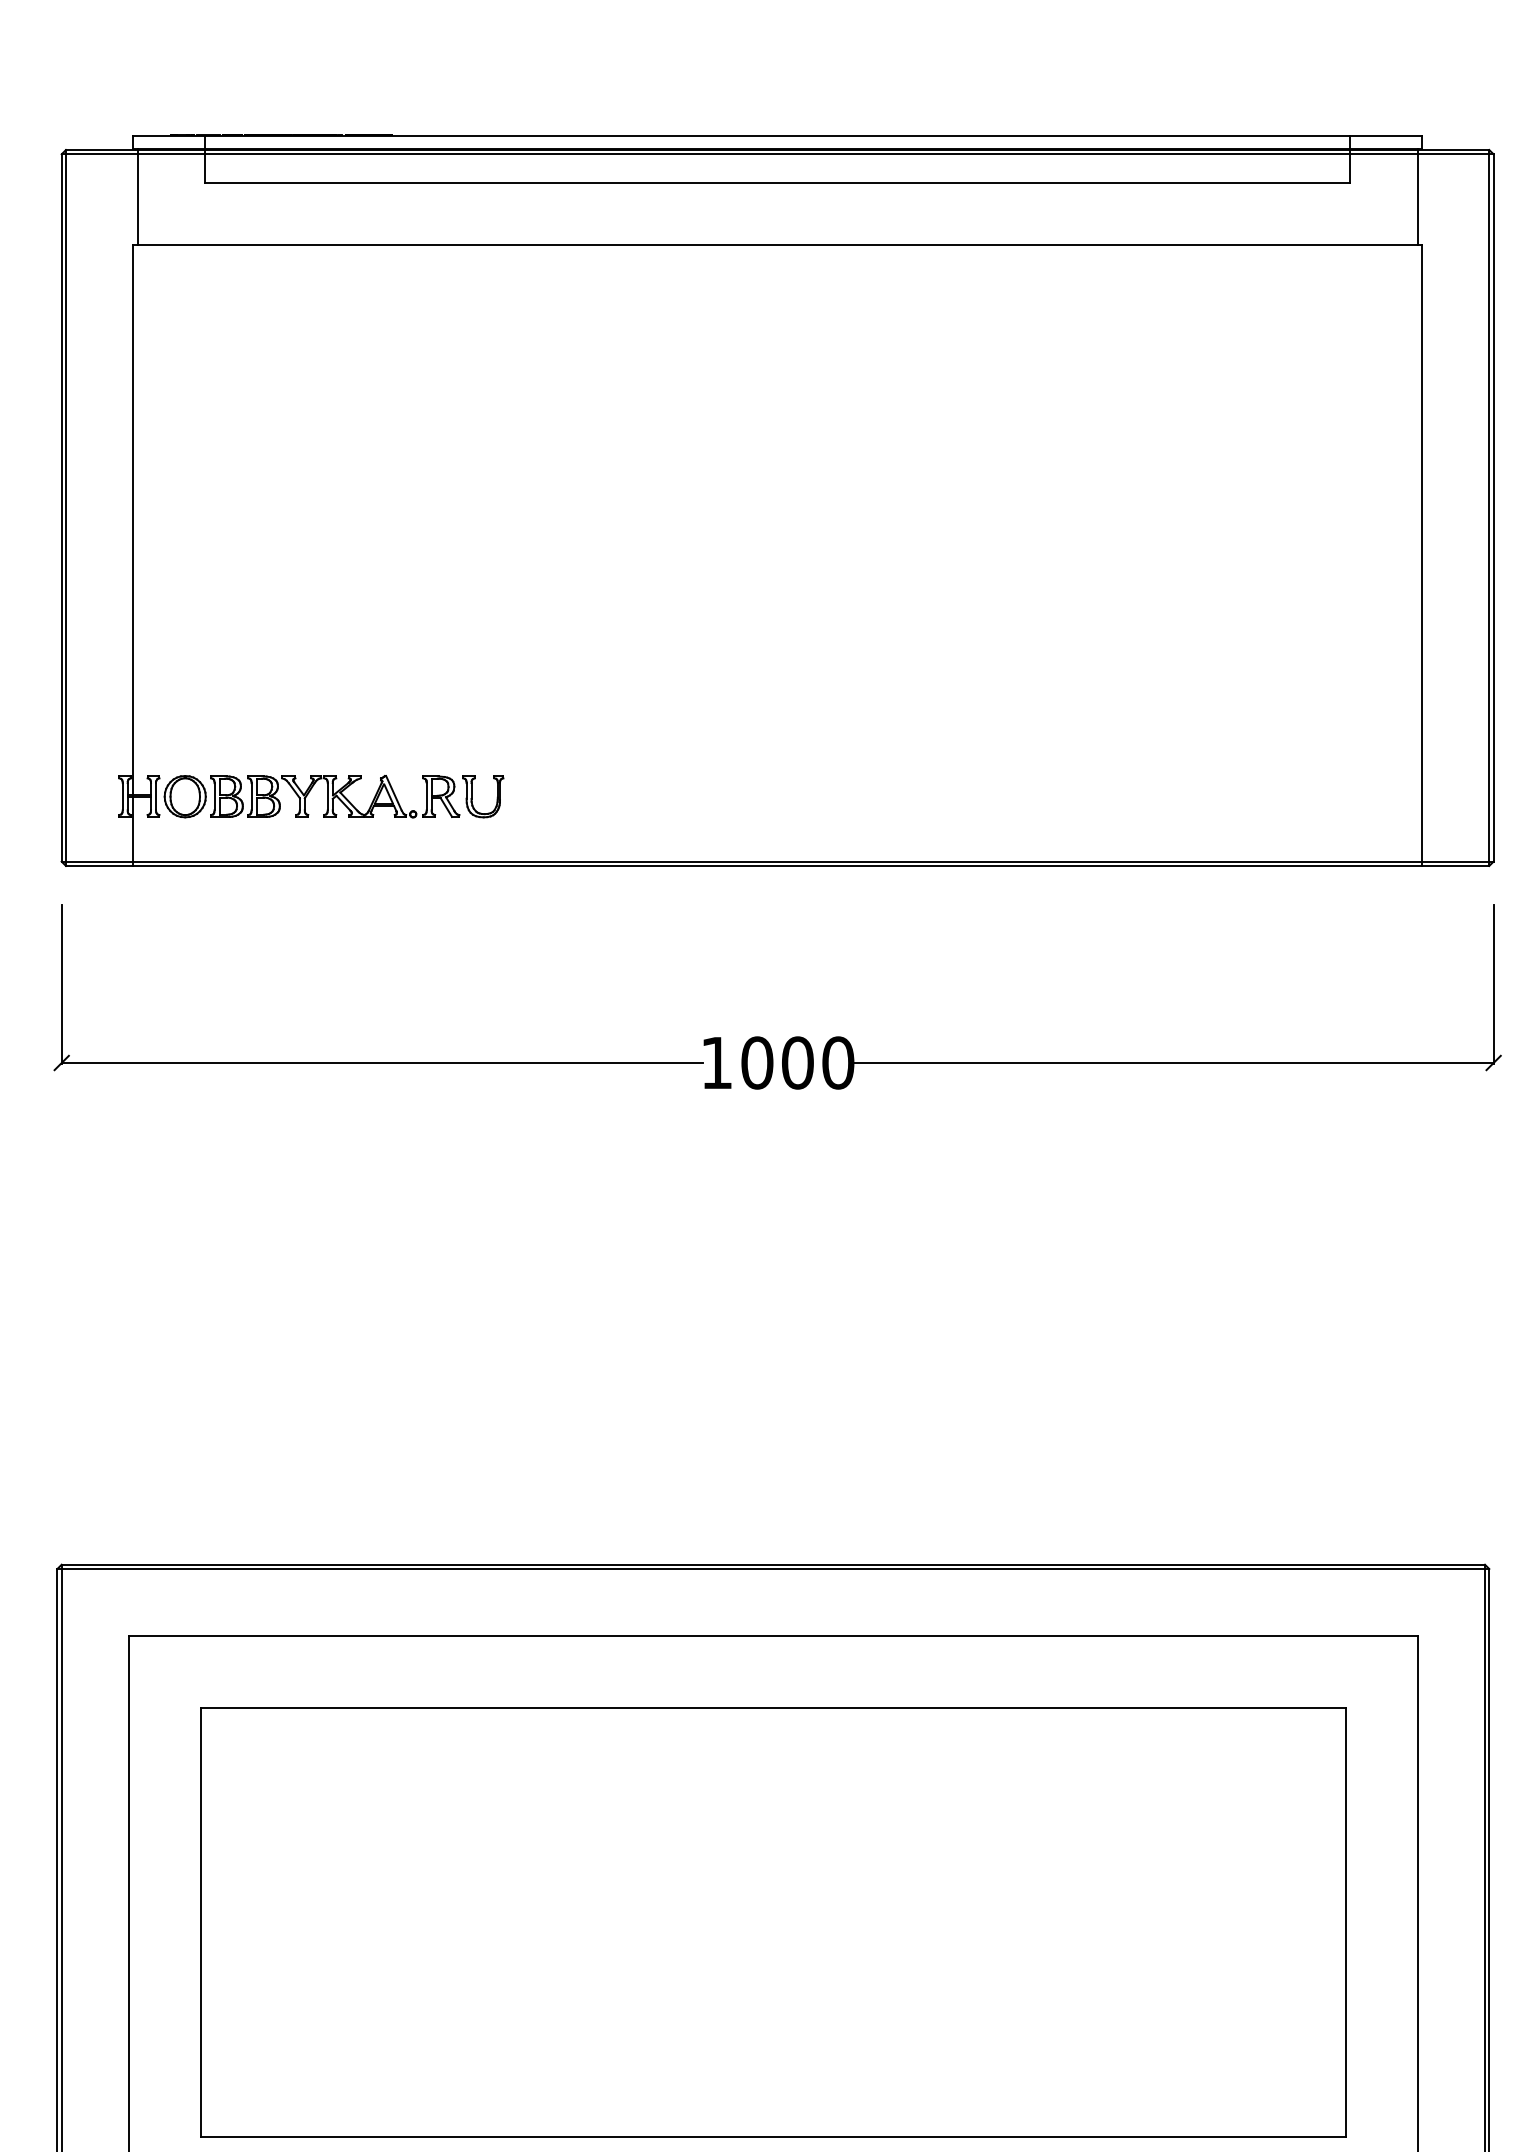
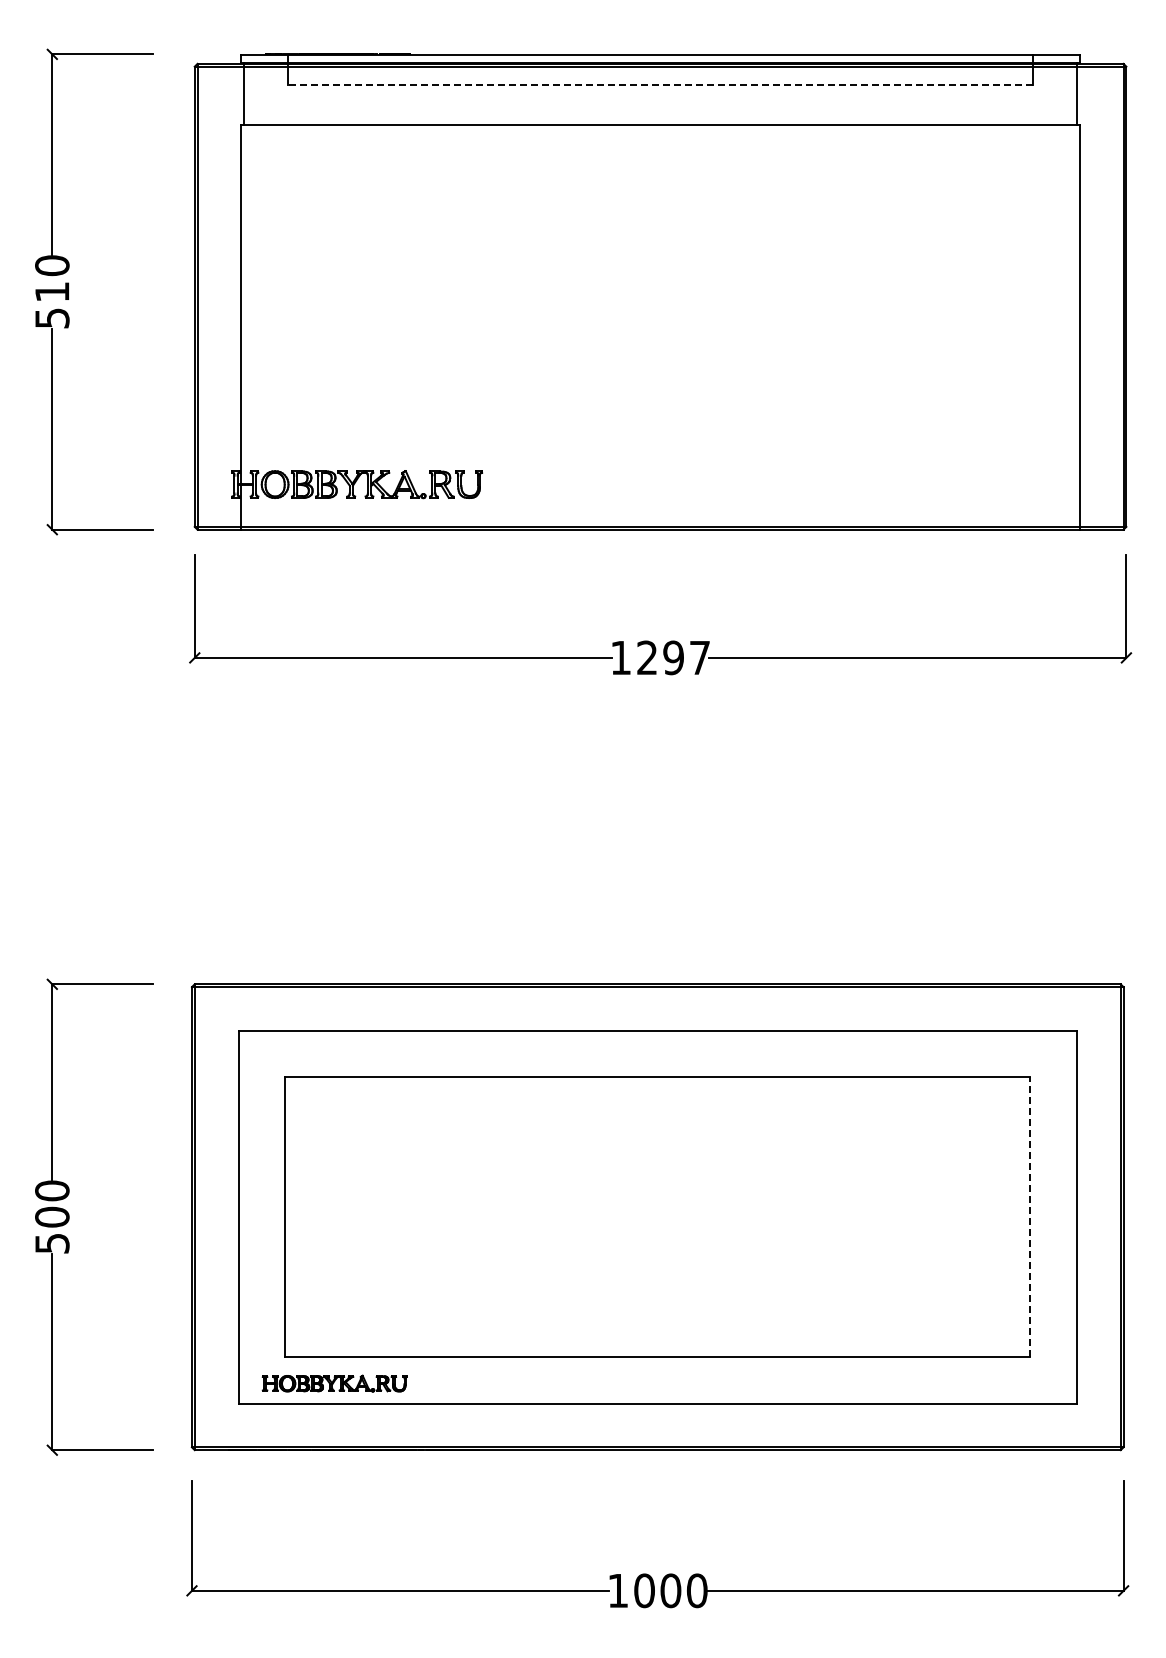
line: (777, 183) -> (660, 85), solid -> dashed
text: (797, 1062) -> (673, 657), 1000 -> 1297
line: (1346, 1923) -> (1030, 1217), solid -> dashed

